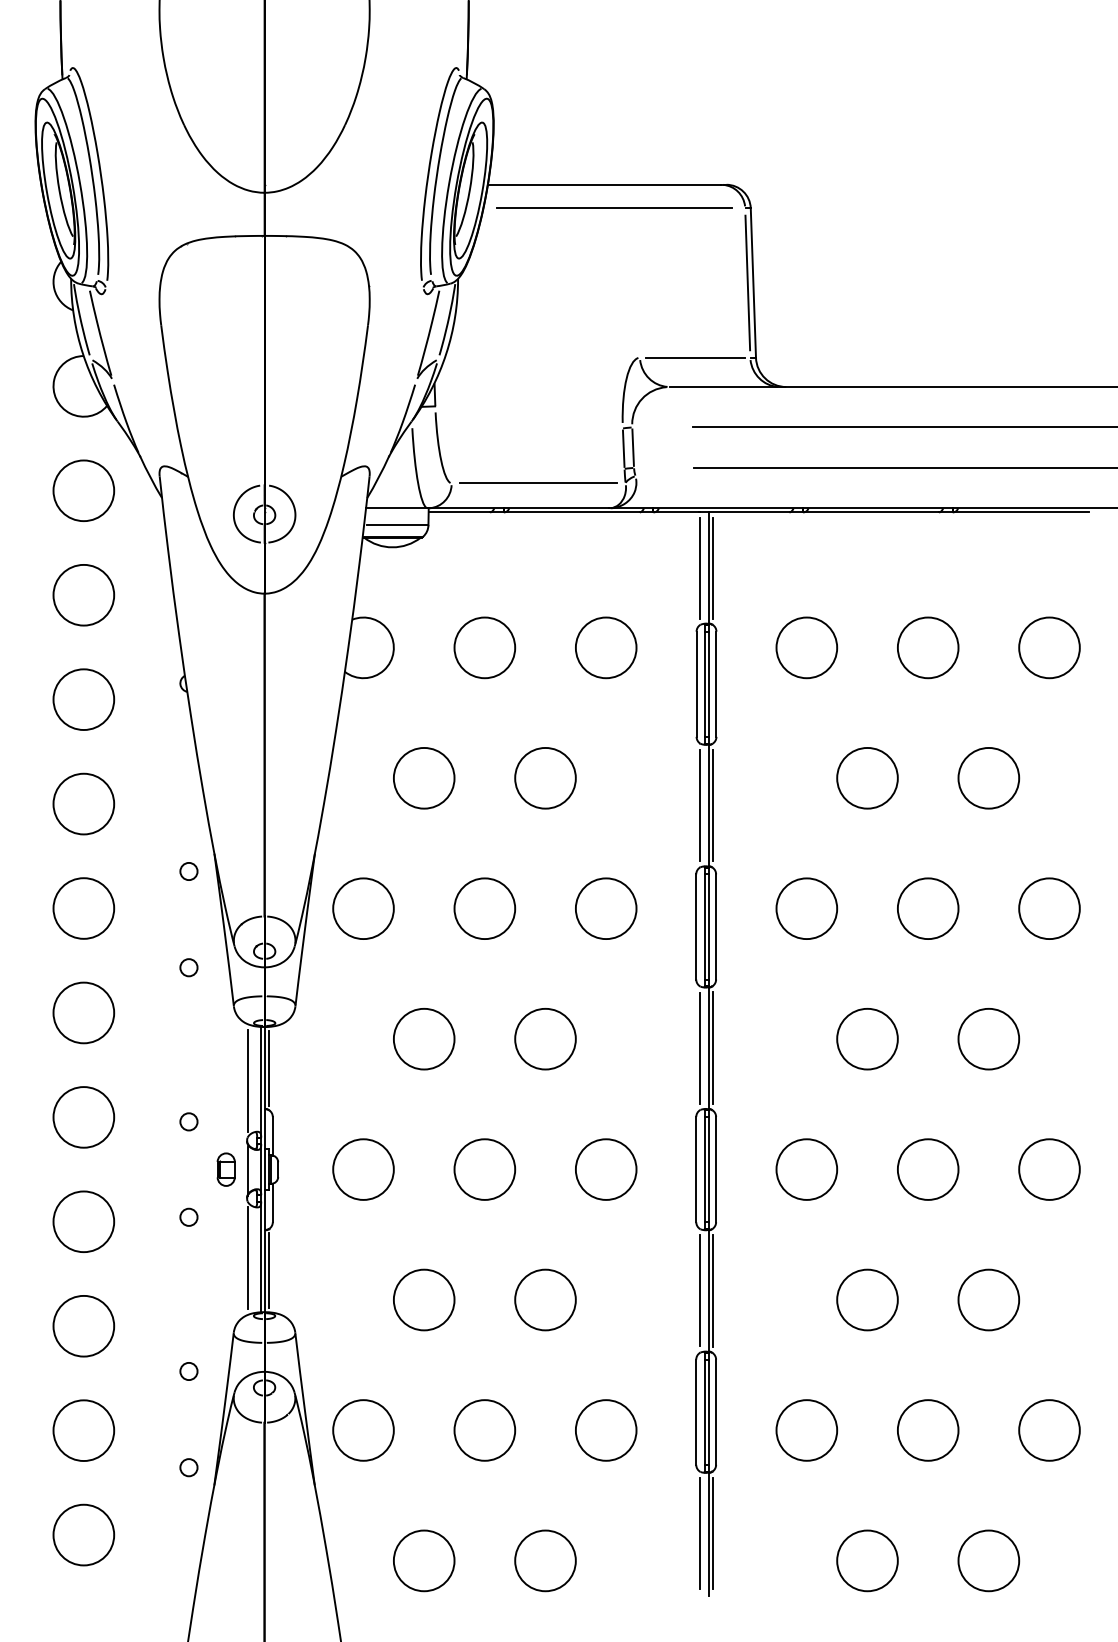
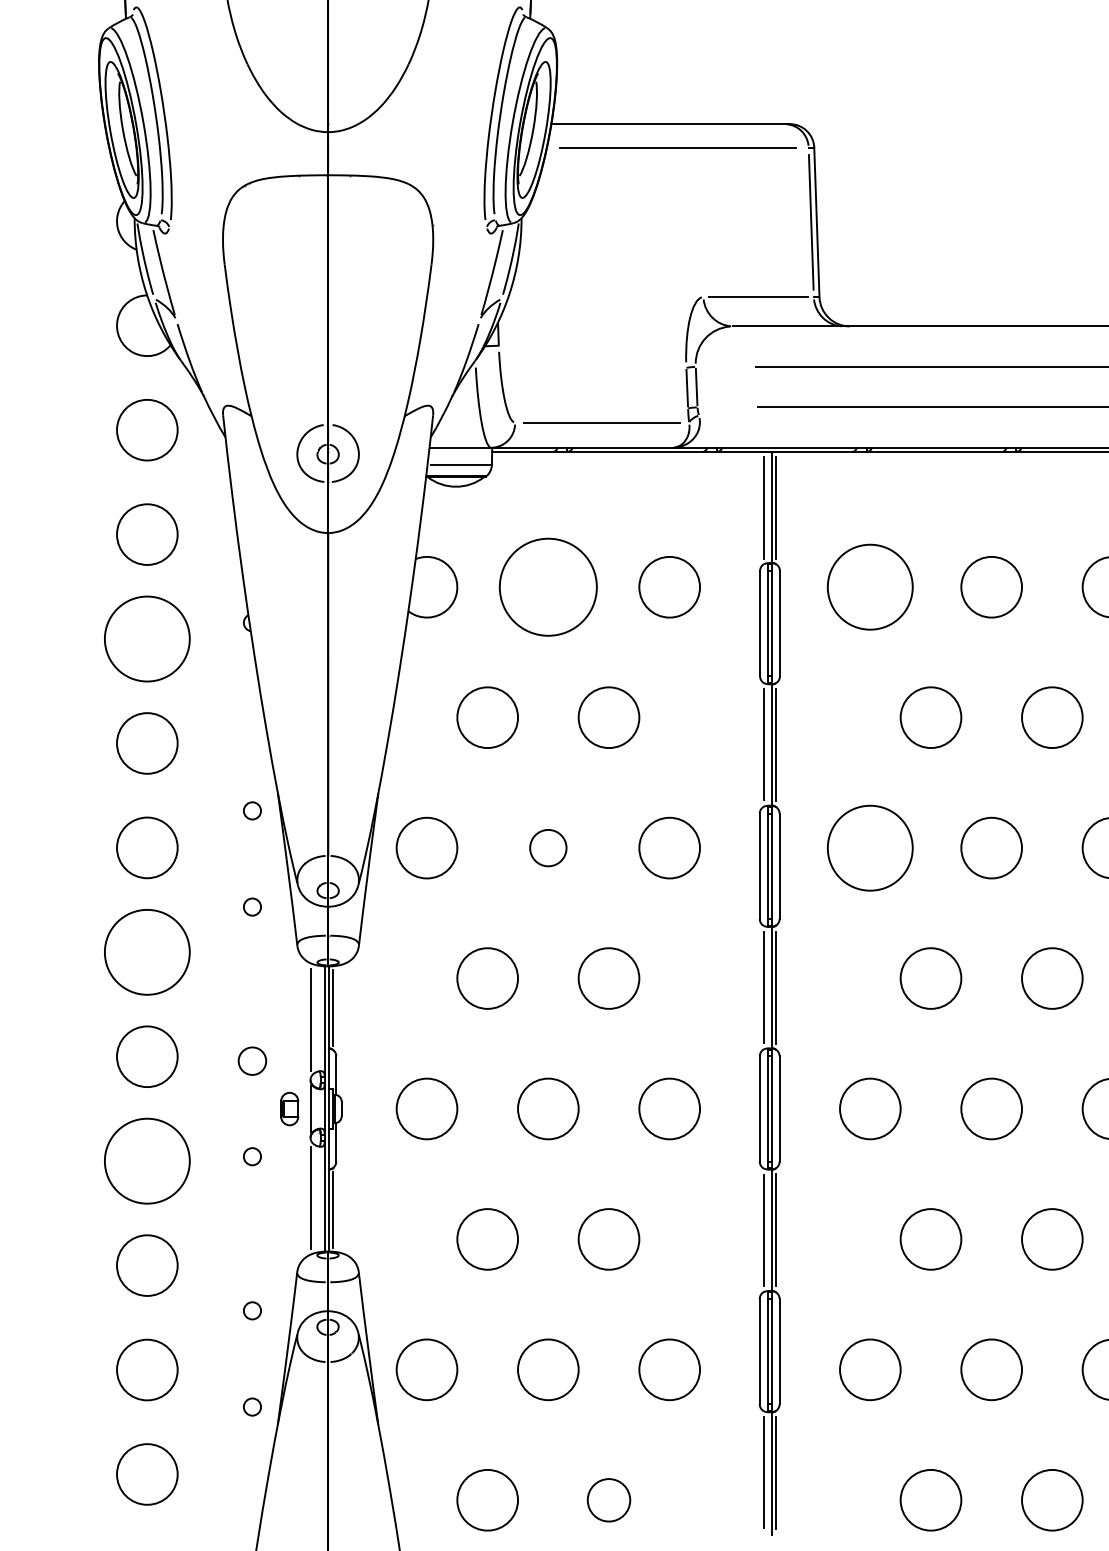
circle: (484, 647) -> (547, 586), size x1.6
circle: (806, 647) -> (869, 586), size x1.4
circle: (83, 699) -> (146, 638), size x1.4
circle: (484, 908) -> (547, 847), size x0.6
circle: (806, 908) -> (869, 847), size x1.4
circle: (83, 1012) -> (146, 951), size x1.4
circle: (188, 1121) -> (251, 1060), size x1.6
circle: (83, 1221) -> (146, 1160), size x1.4
circle: (545, 1560) -> (608, 1499), size x0.7

